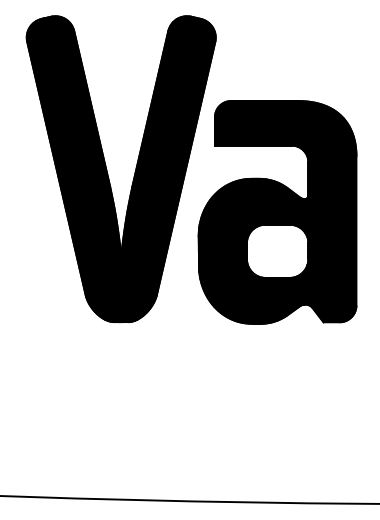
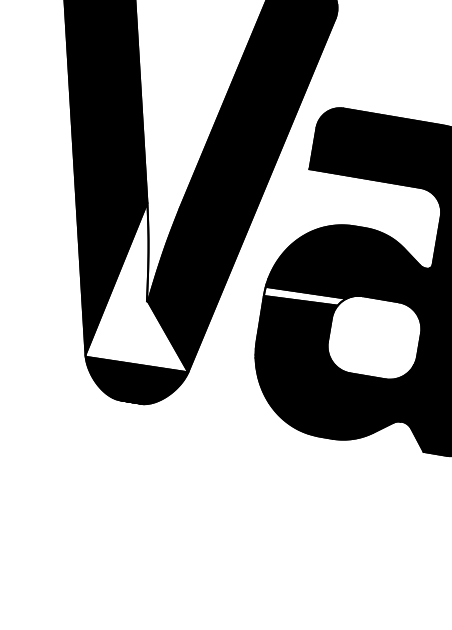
fill: (226, 231) -> (305, 296), removed
fill: (120, 241) -> (149, 284), removed

